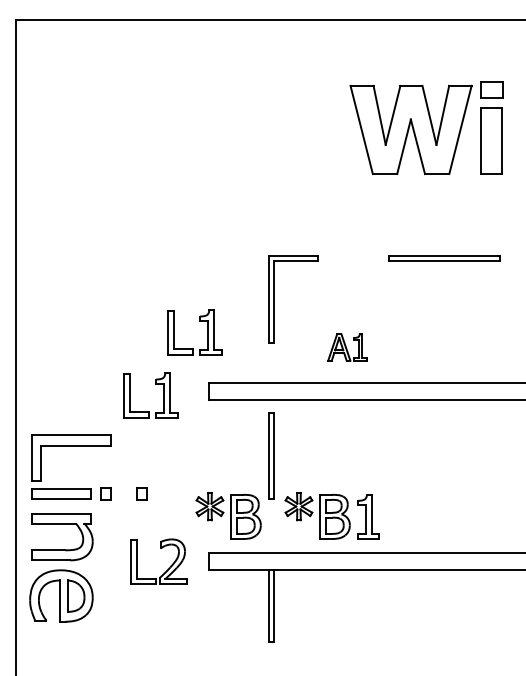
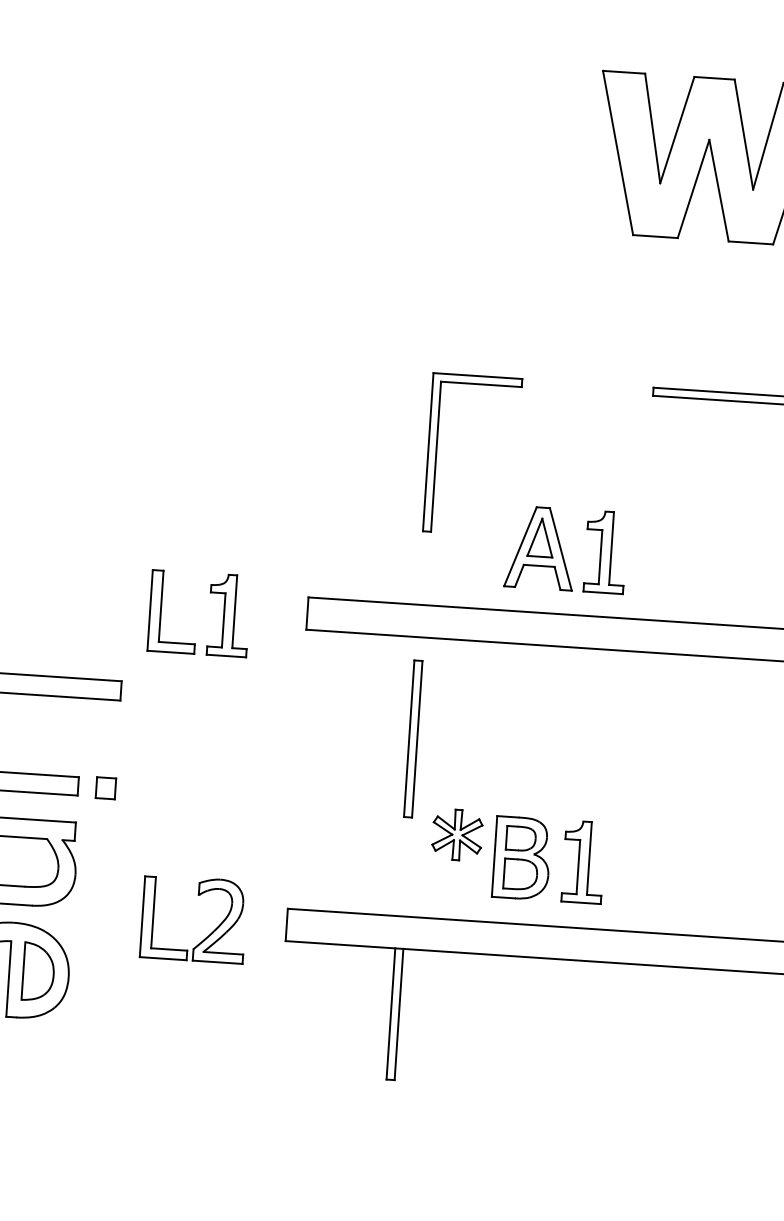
part: (199, 321) -> (297, 484), removed
part: (347, 347) -> (565, 549), size x1.67
part: (141, 493) -> (170, 791), removed
part: (228, 515) -> (327, 842), removed

